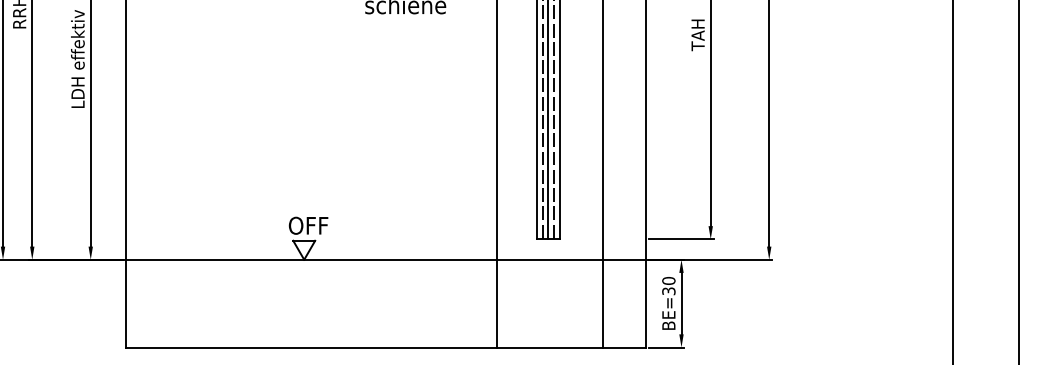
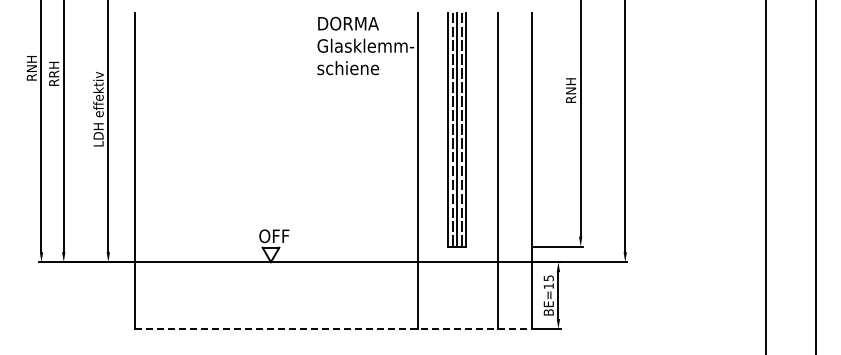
text: (698, 34) -> (571, 90), TAH -> RNH
text: (668, 286) -> (548, 282), BE=30 -> BE=15
line: (386, 348) -> (333, 329), solid -> dashed

